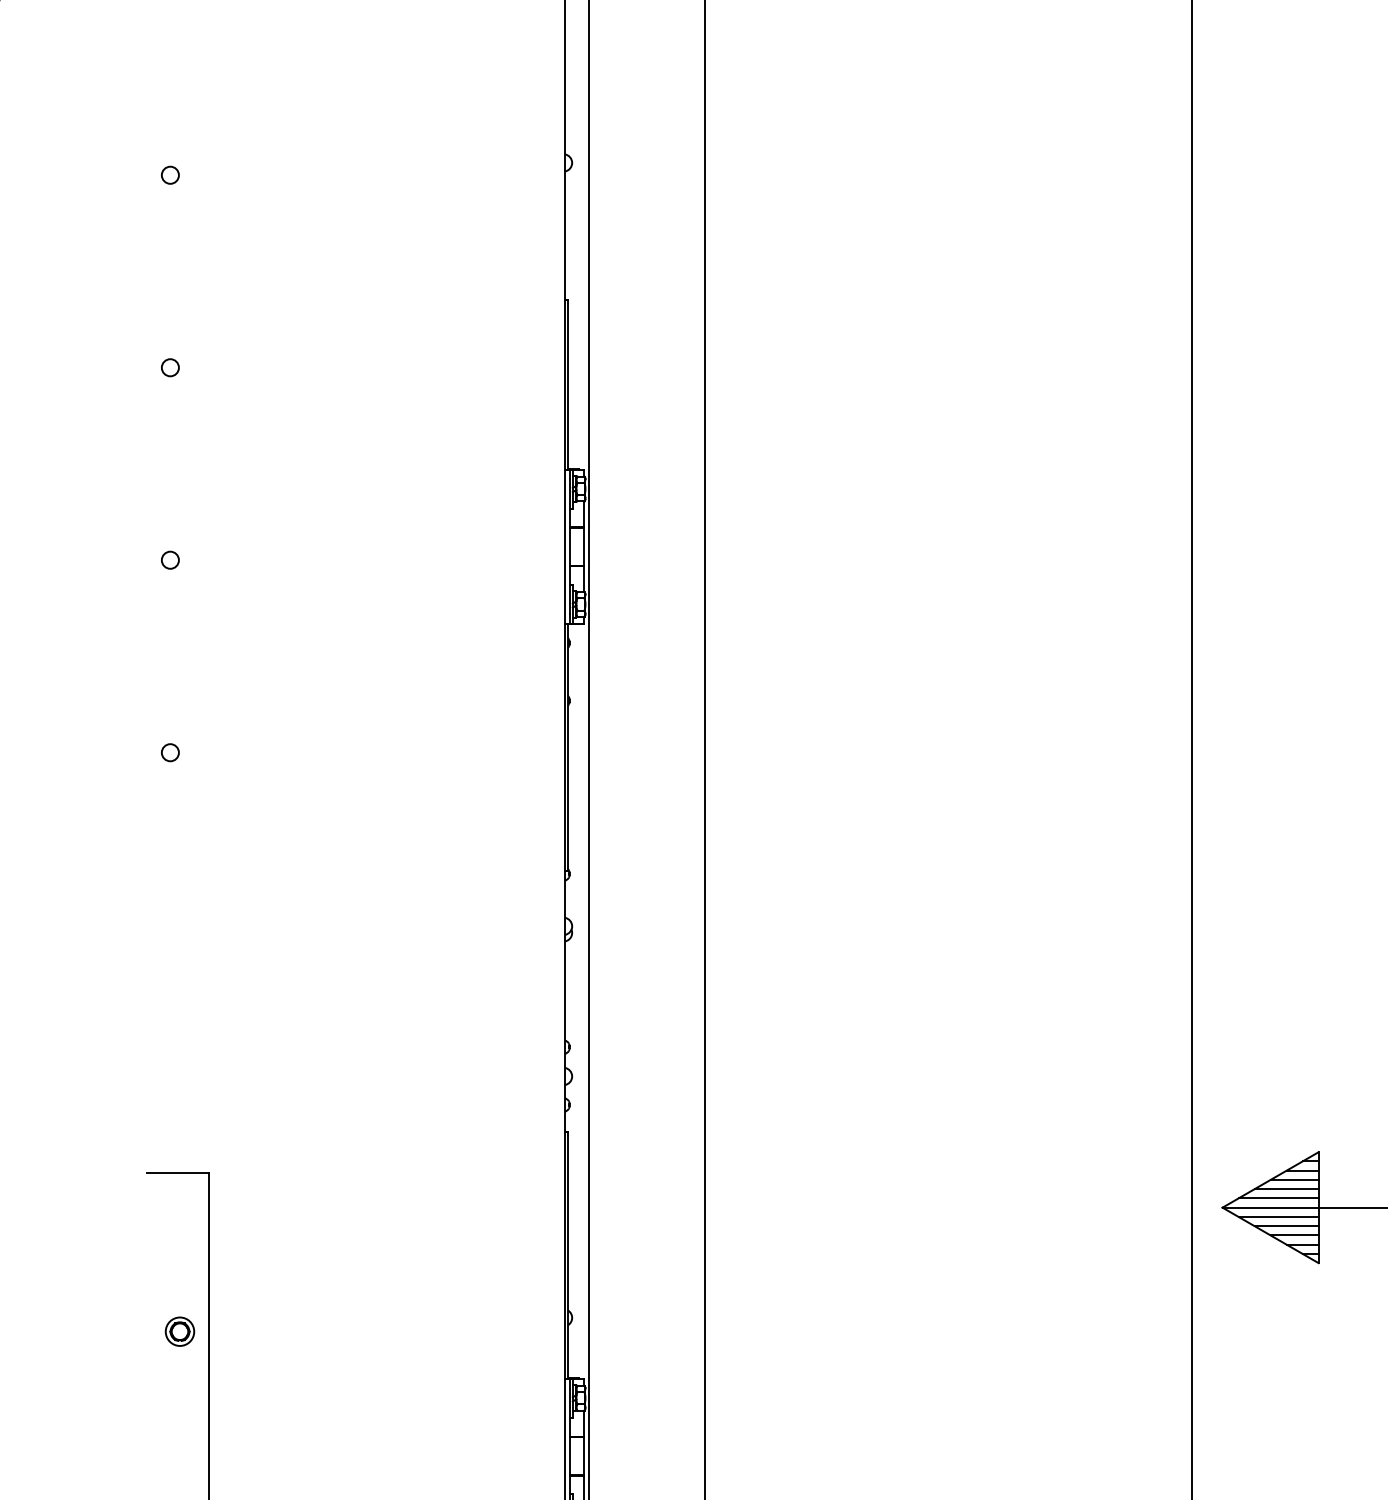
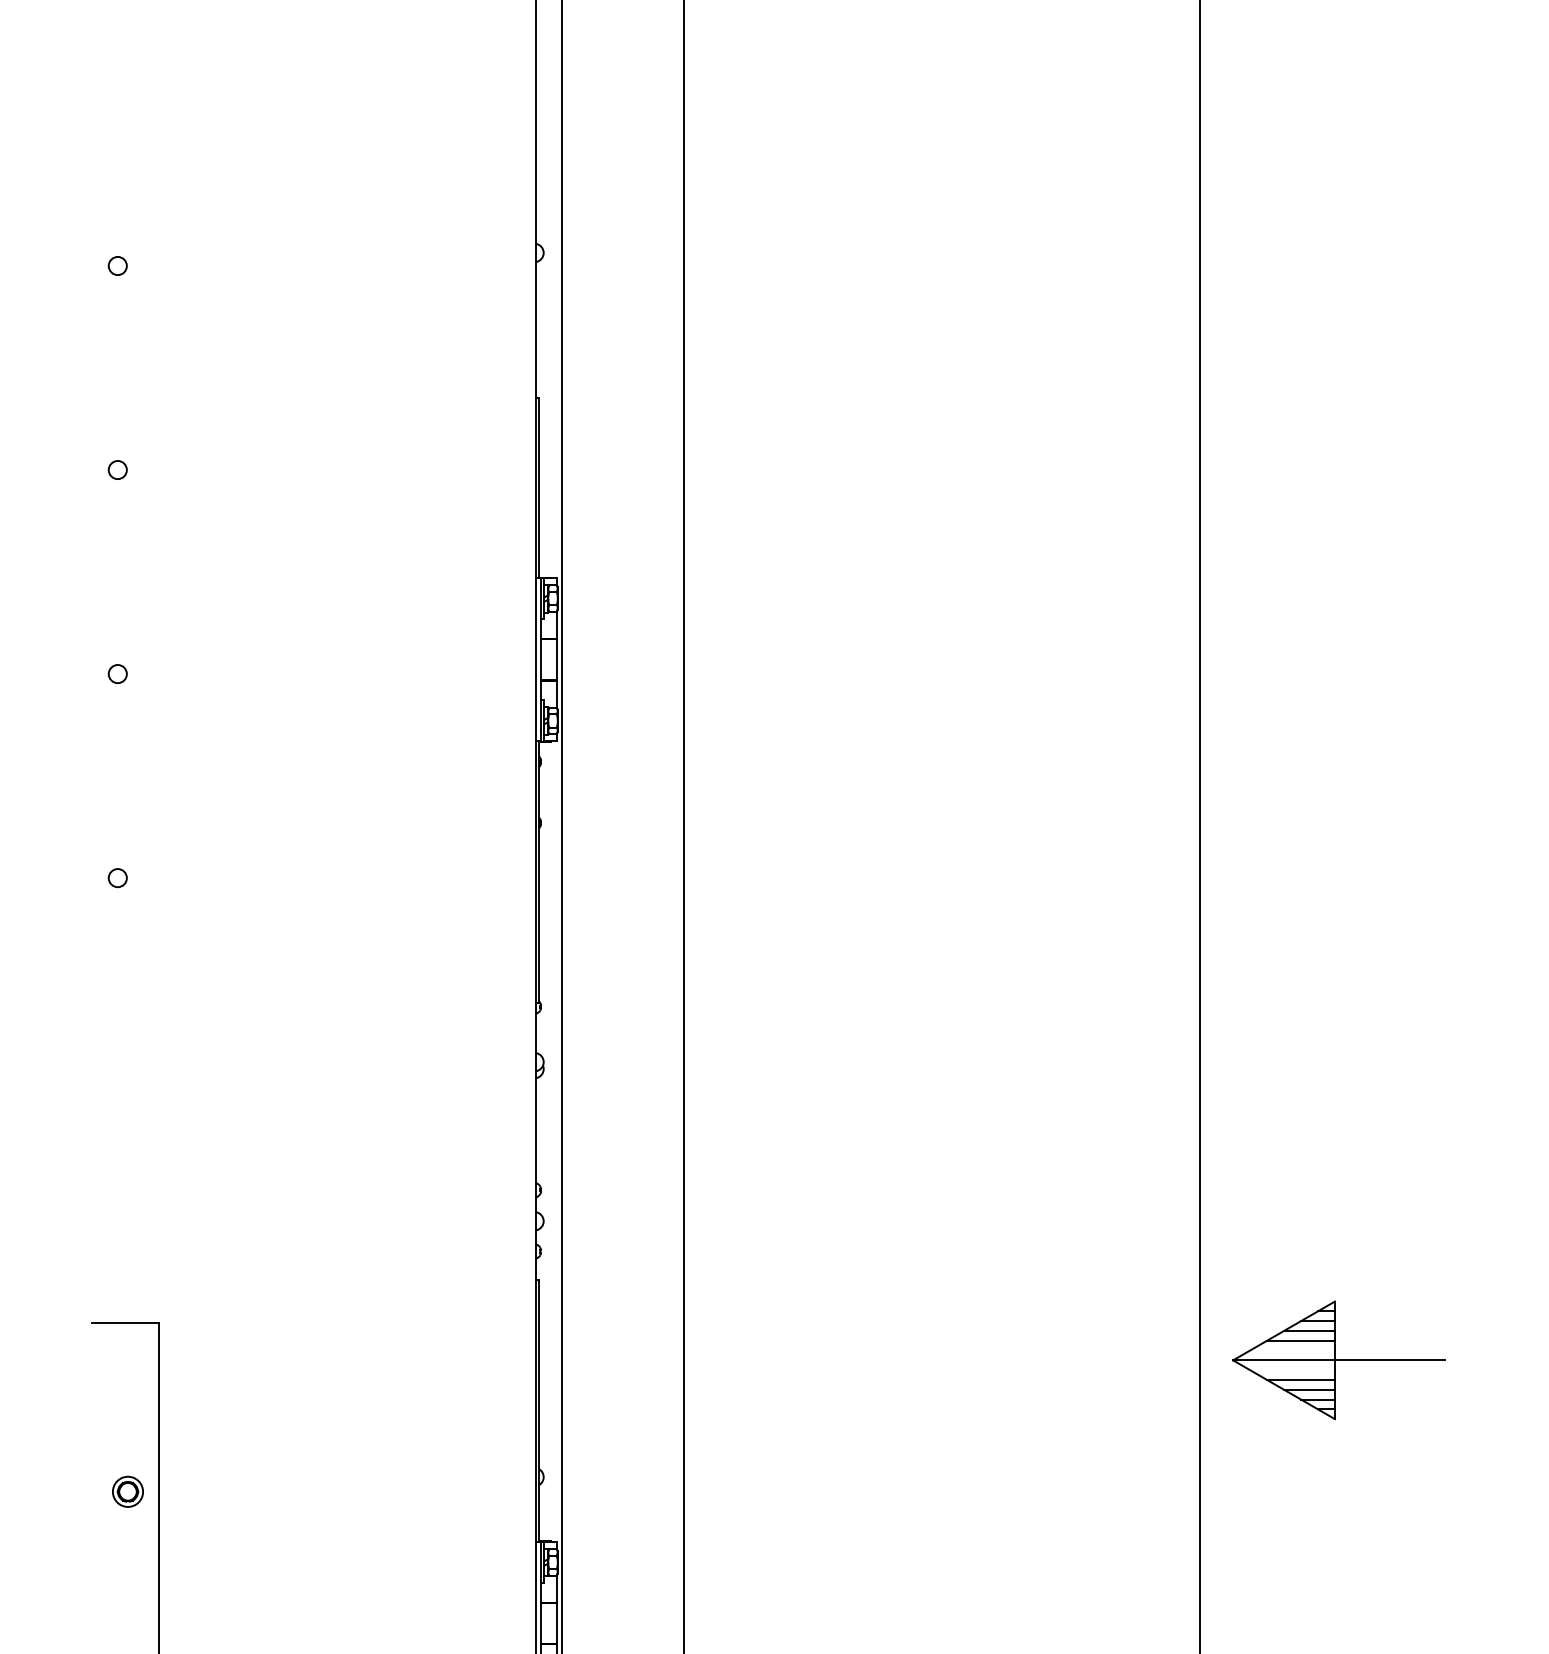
line: (1278, 1198) -> (1292, 1350), removed
line: (1278, 1217) -> (1292, 1370), removed

